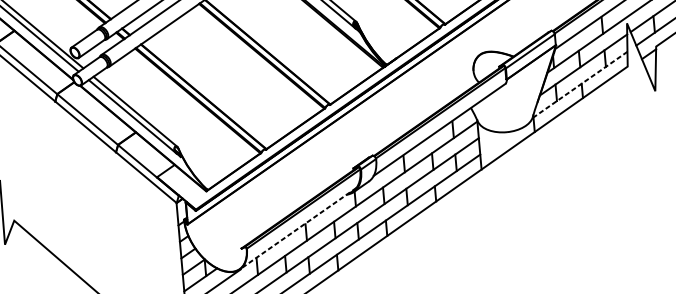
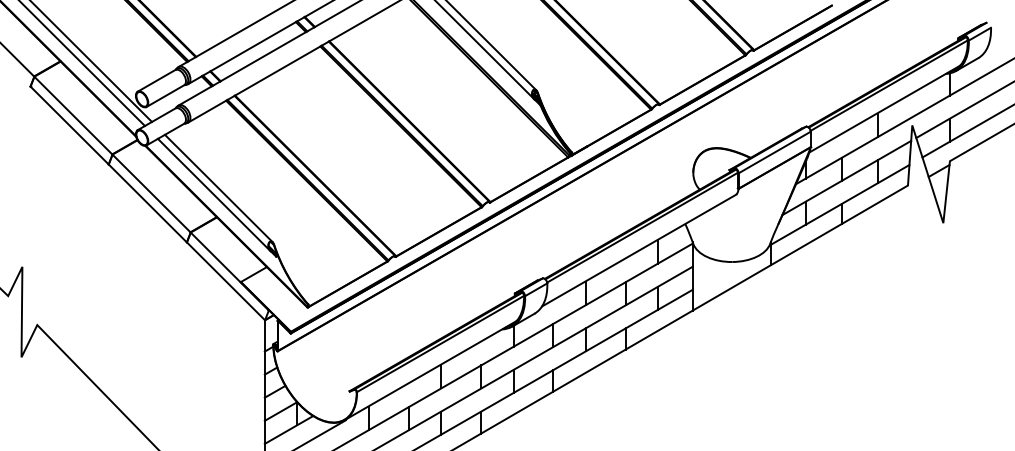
line: (580, 84) -> (840, 204), dashed -> solid
line: (298, 228) -> (430, 370), dashed -> solid

